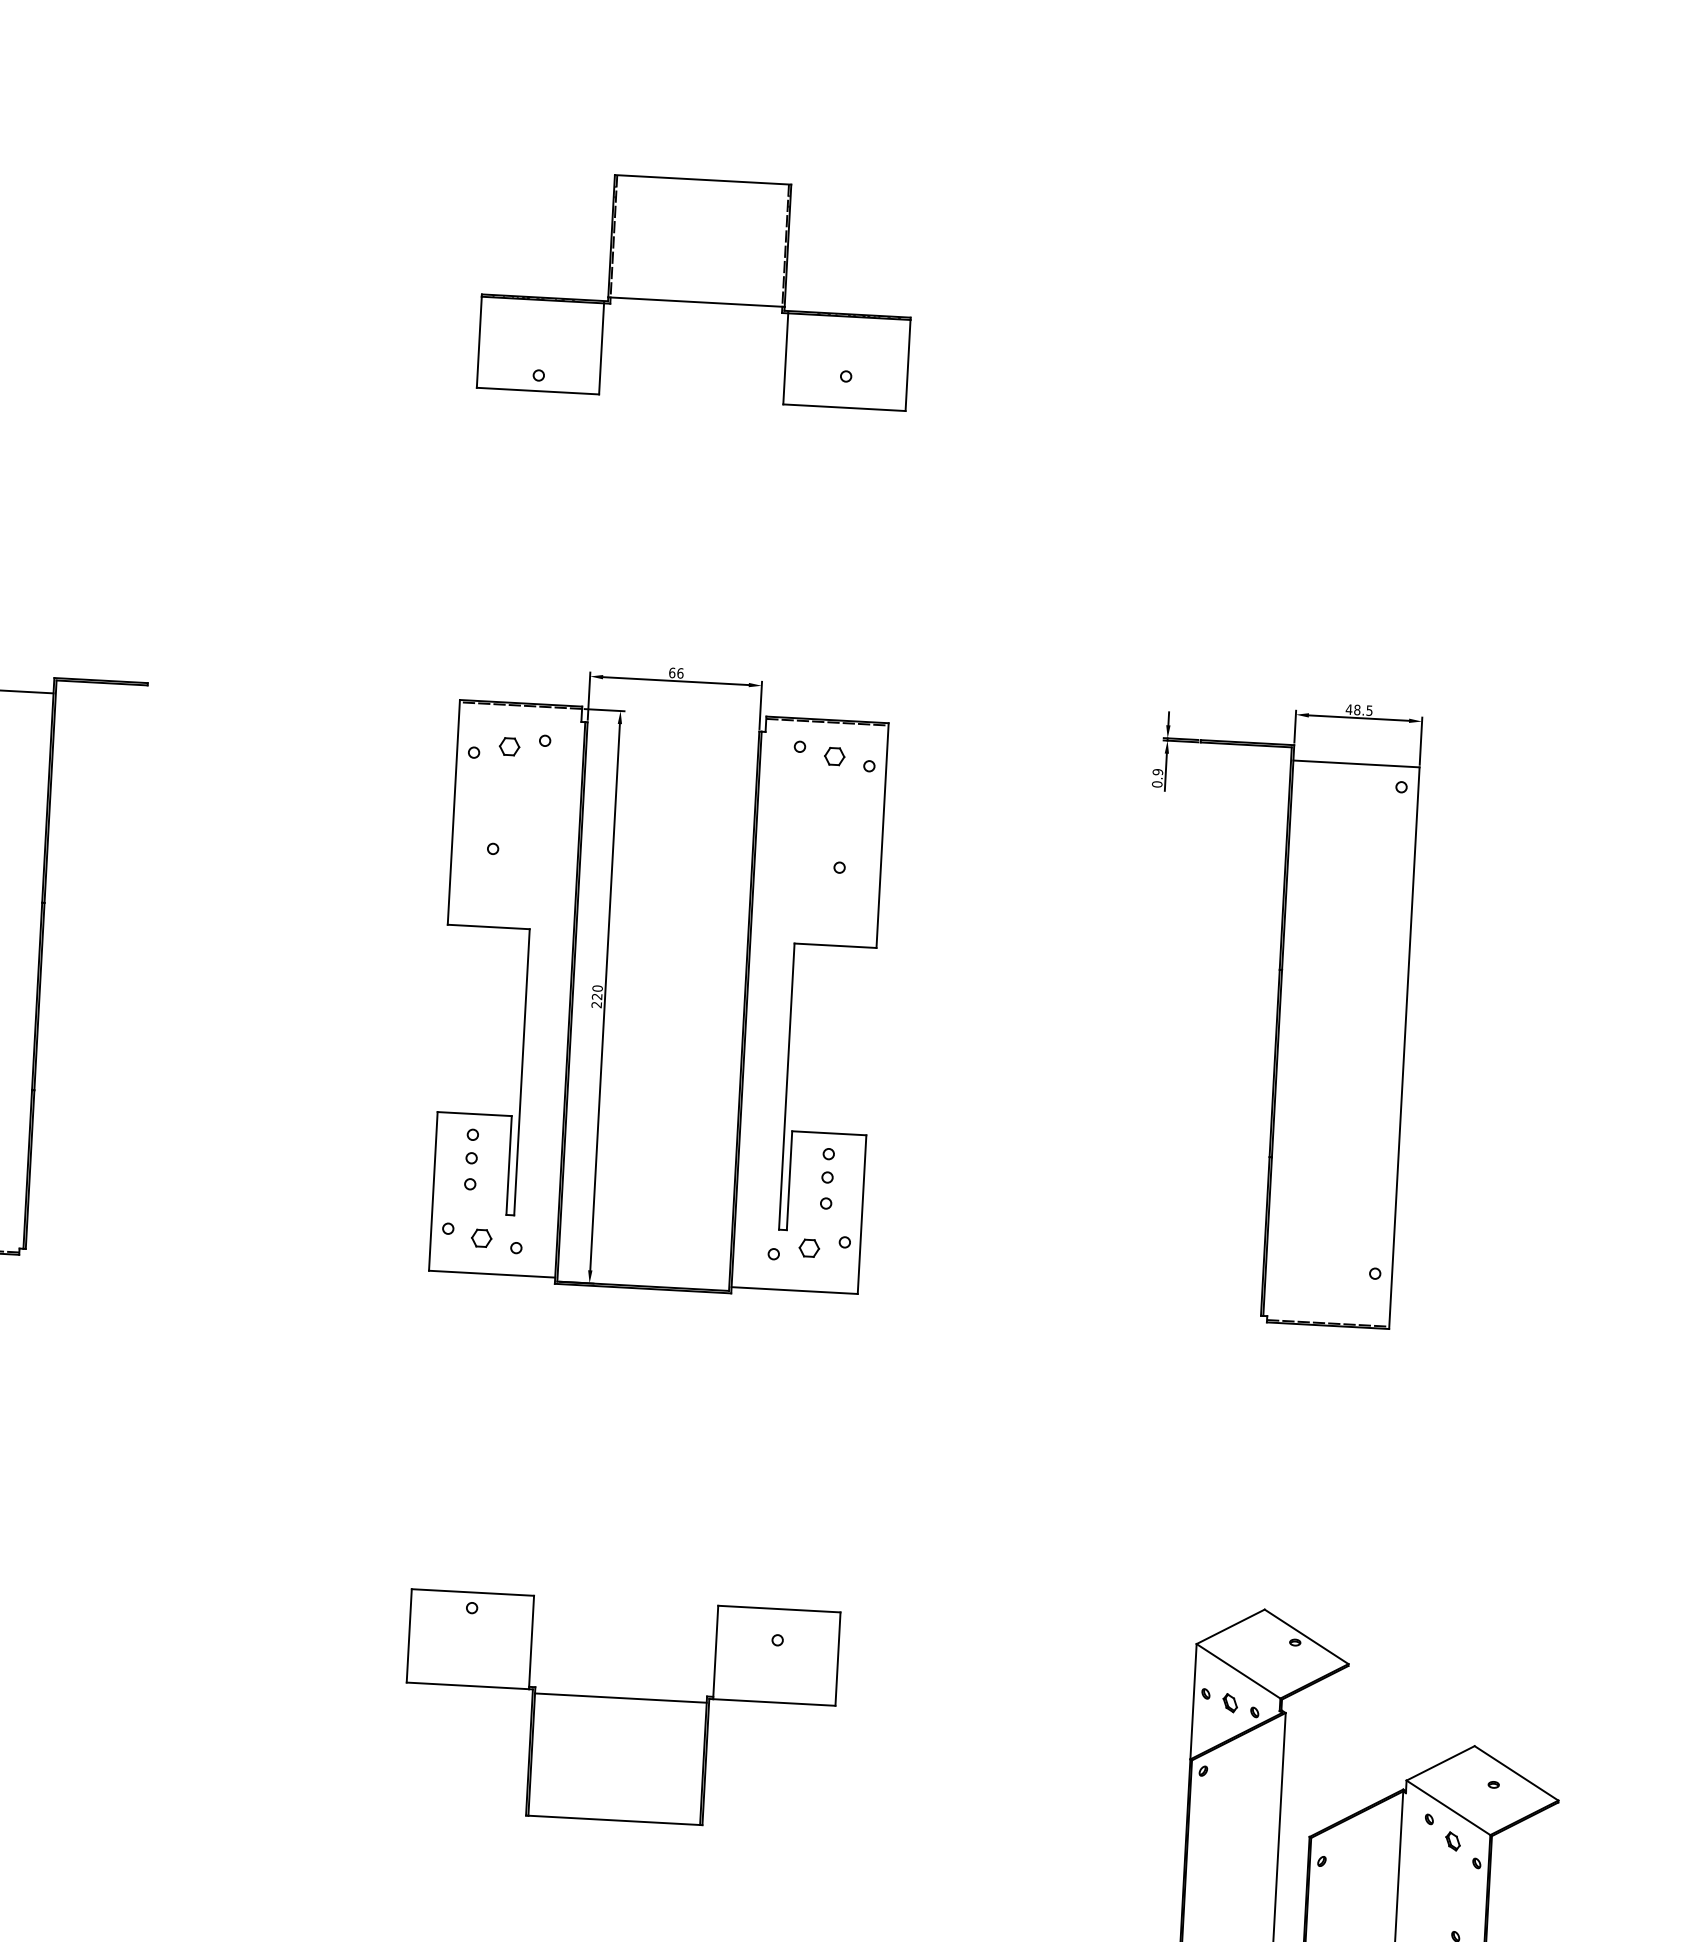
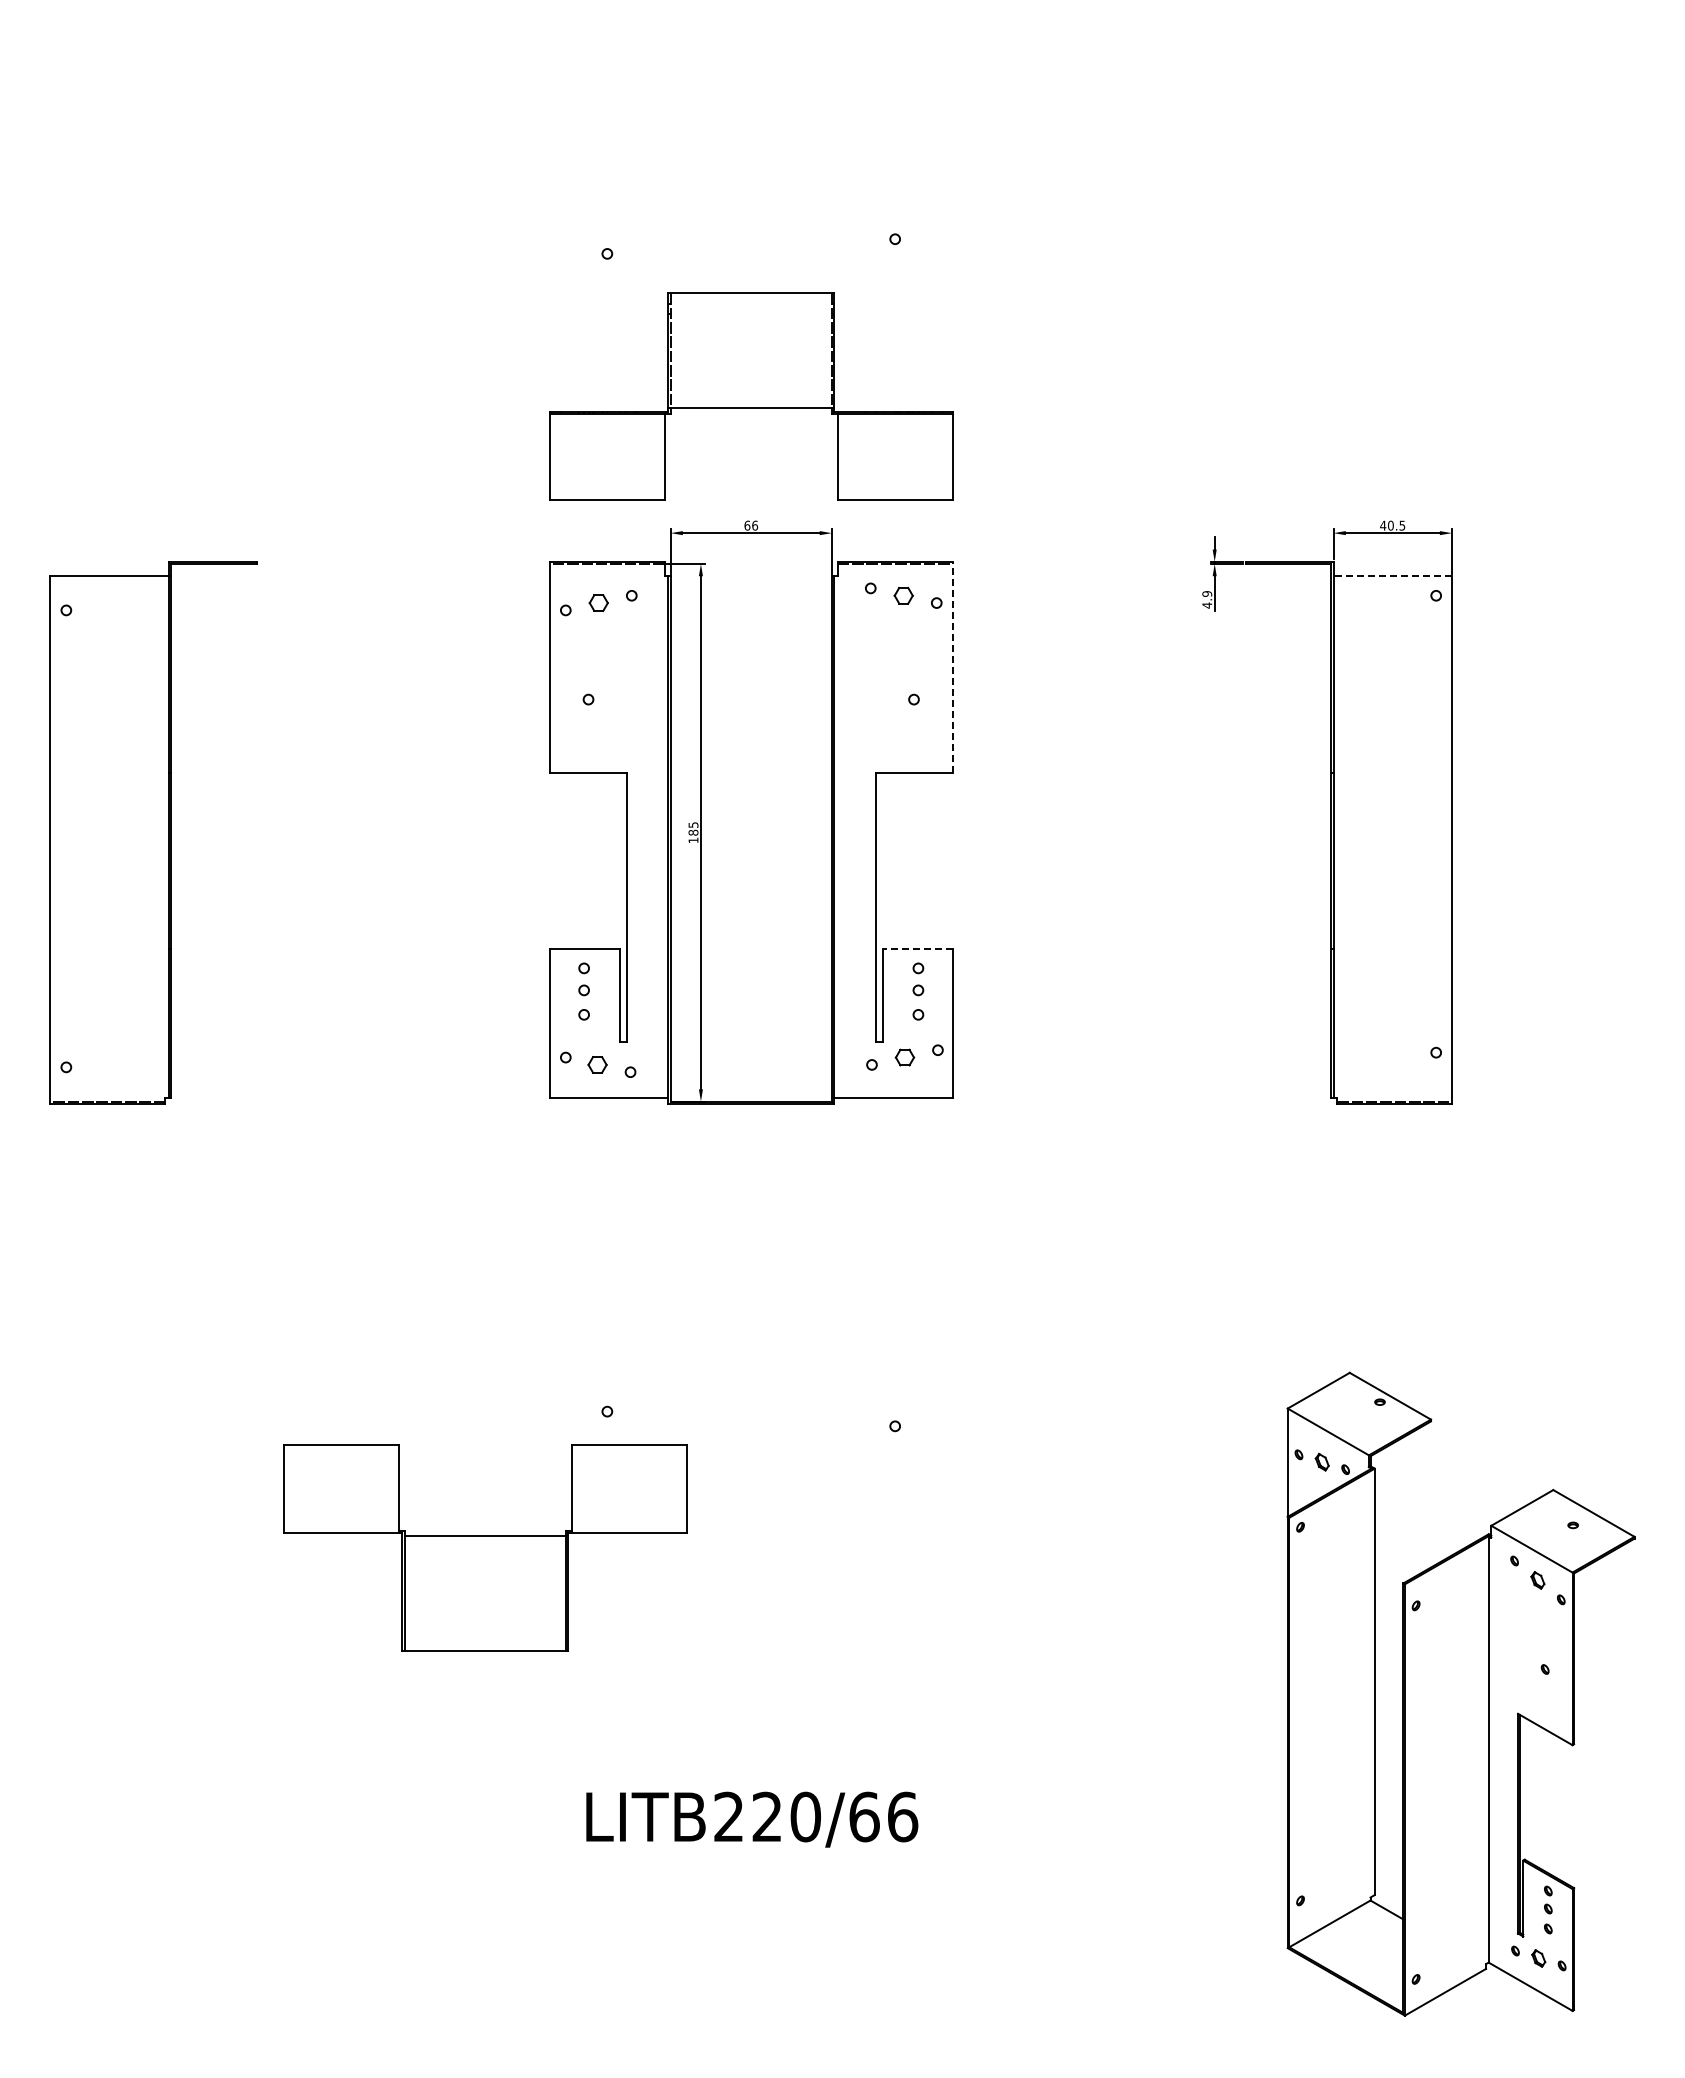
part: (697, 289) -> (751, 396), moved
text: (1356, 709) -> (1390, 525), 48.5 -> 40.5
line: (1356, 764) -> (1392, 576), solid -> dashed
text: (1157, 784) -> (1207, 605), 0.9 -> 4.9
line: (882, 835) -> (952, 667), solid -> dashed
text: (597, 996) -> (693, 832), 220 -> 185
line: (828, 1132) -> (917, 948), solid -> dashed
part: (620, 1709) -> (485, 1547), moved

